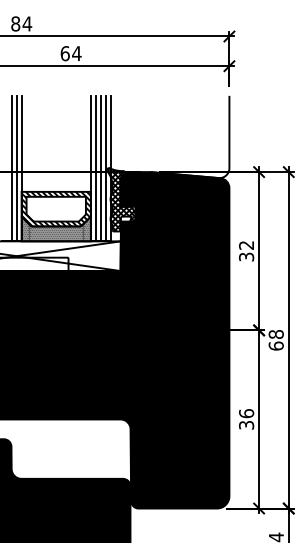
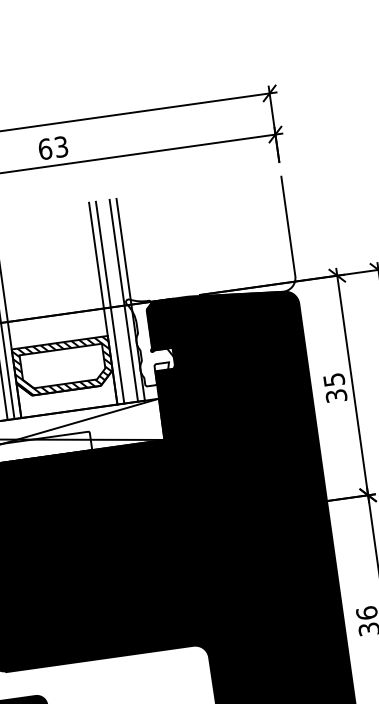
text: (76, 53) -> (60, 146), 64 -> 63
line: (100, 168) -> (116, 301), removed
hatch: (121, 199) -> (151, 340), removed
hatch: (55, 229) -> (66, 395), removed
text: (246, 245) -> (334, 379), 32 -> 35

